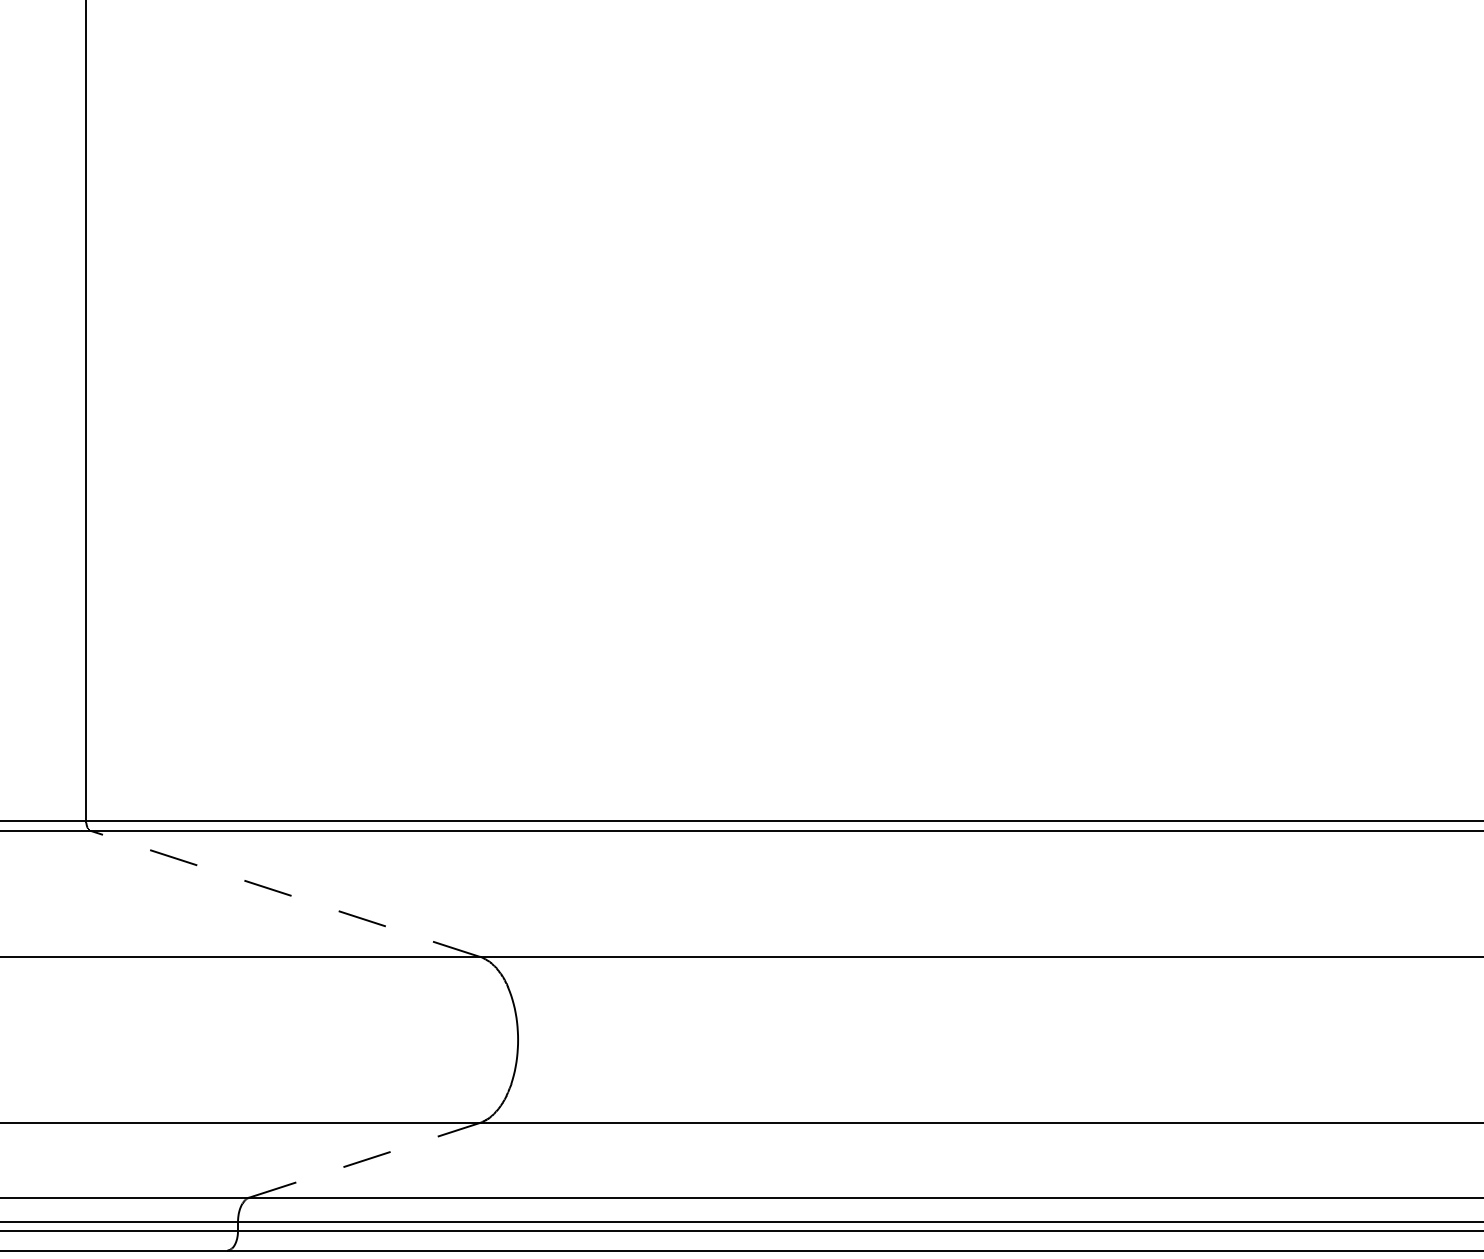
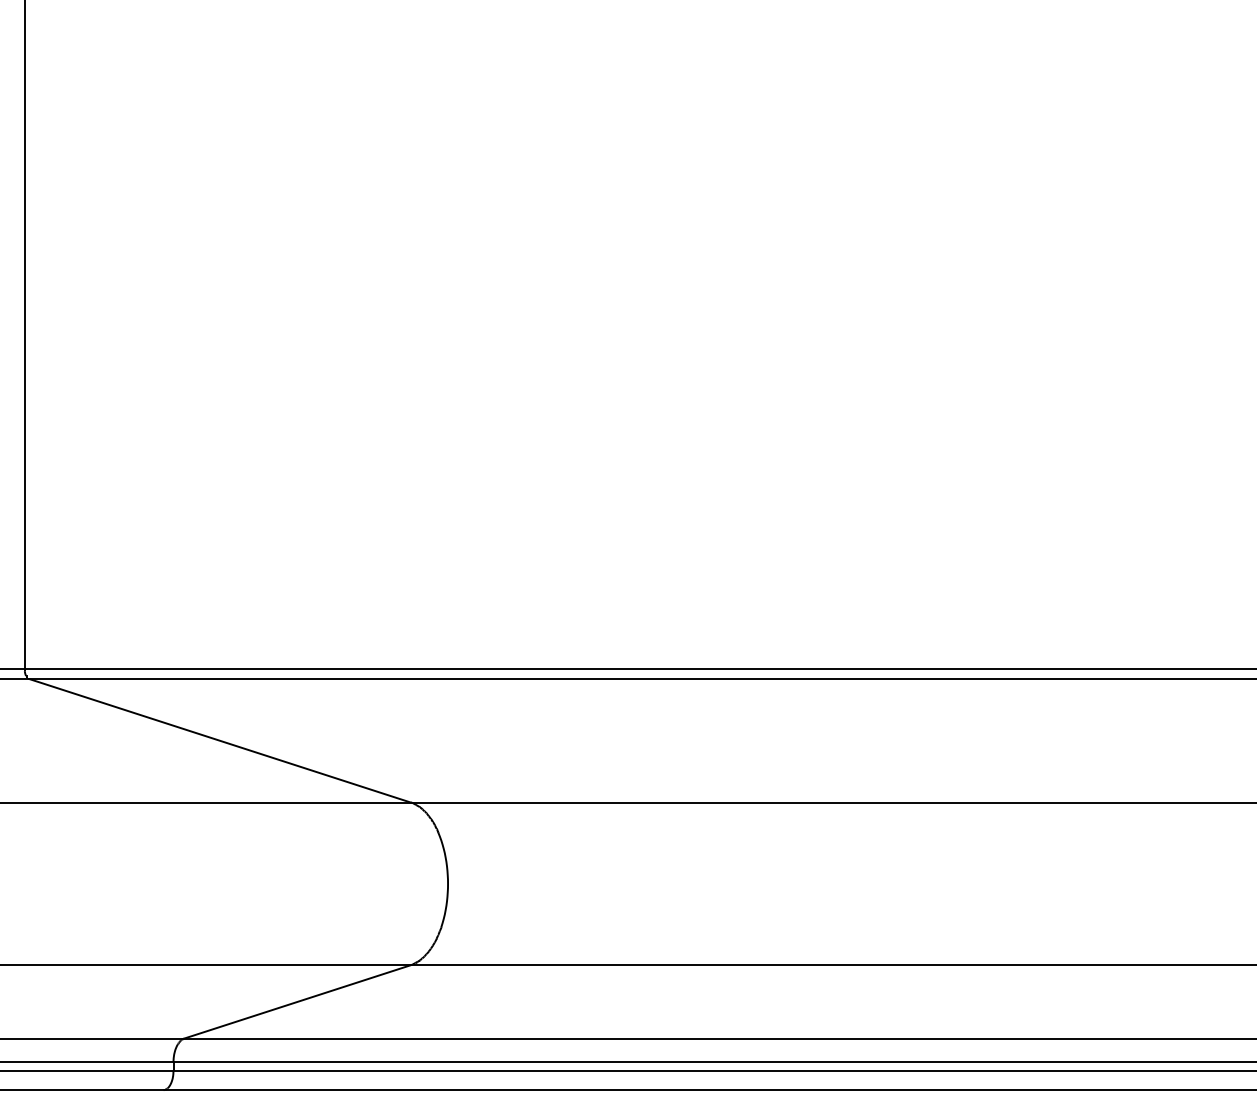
line: (285, 893) -> (220, 740), dashed -> solid
line: (365, 1160) -> (298, 1002), dashed -> solid

